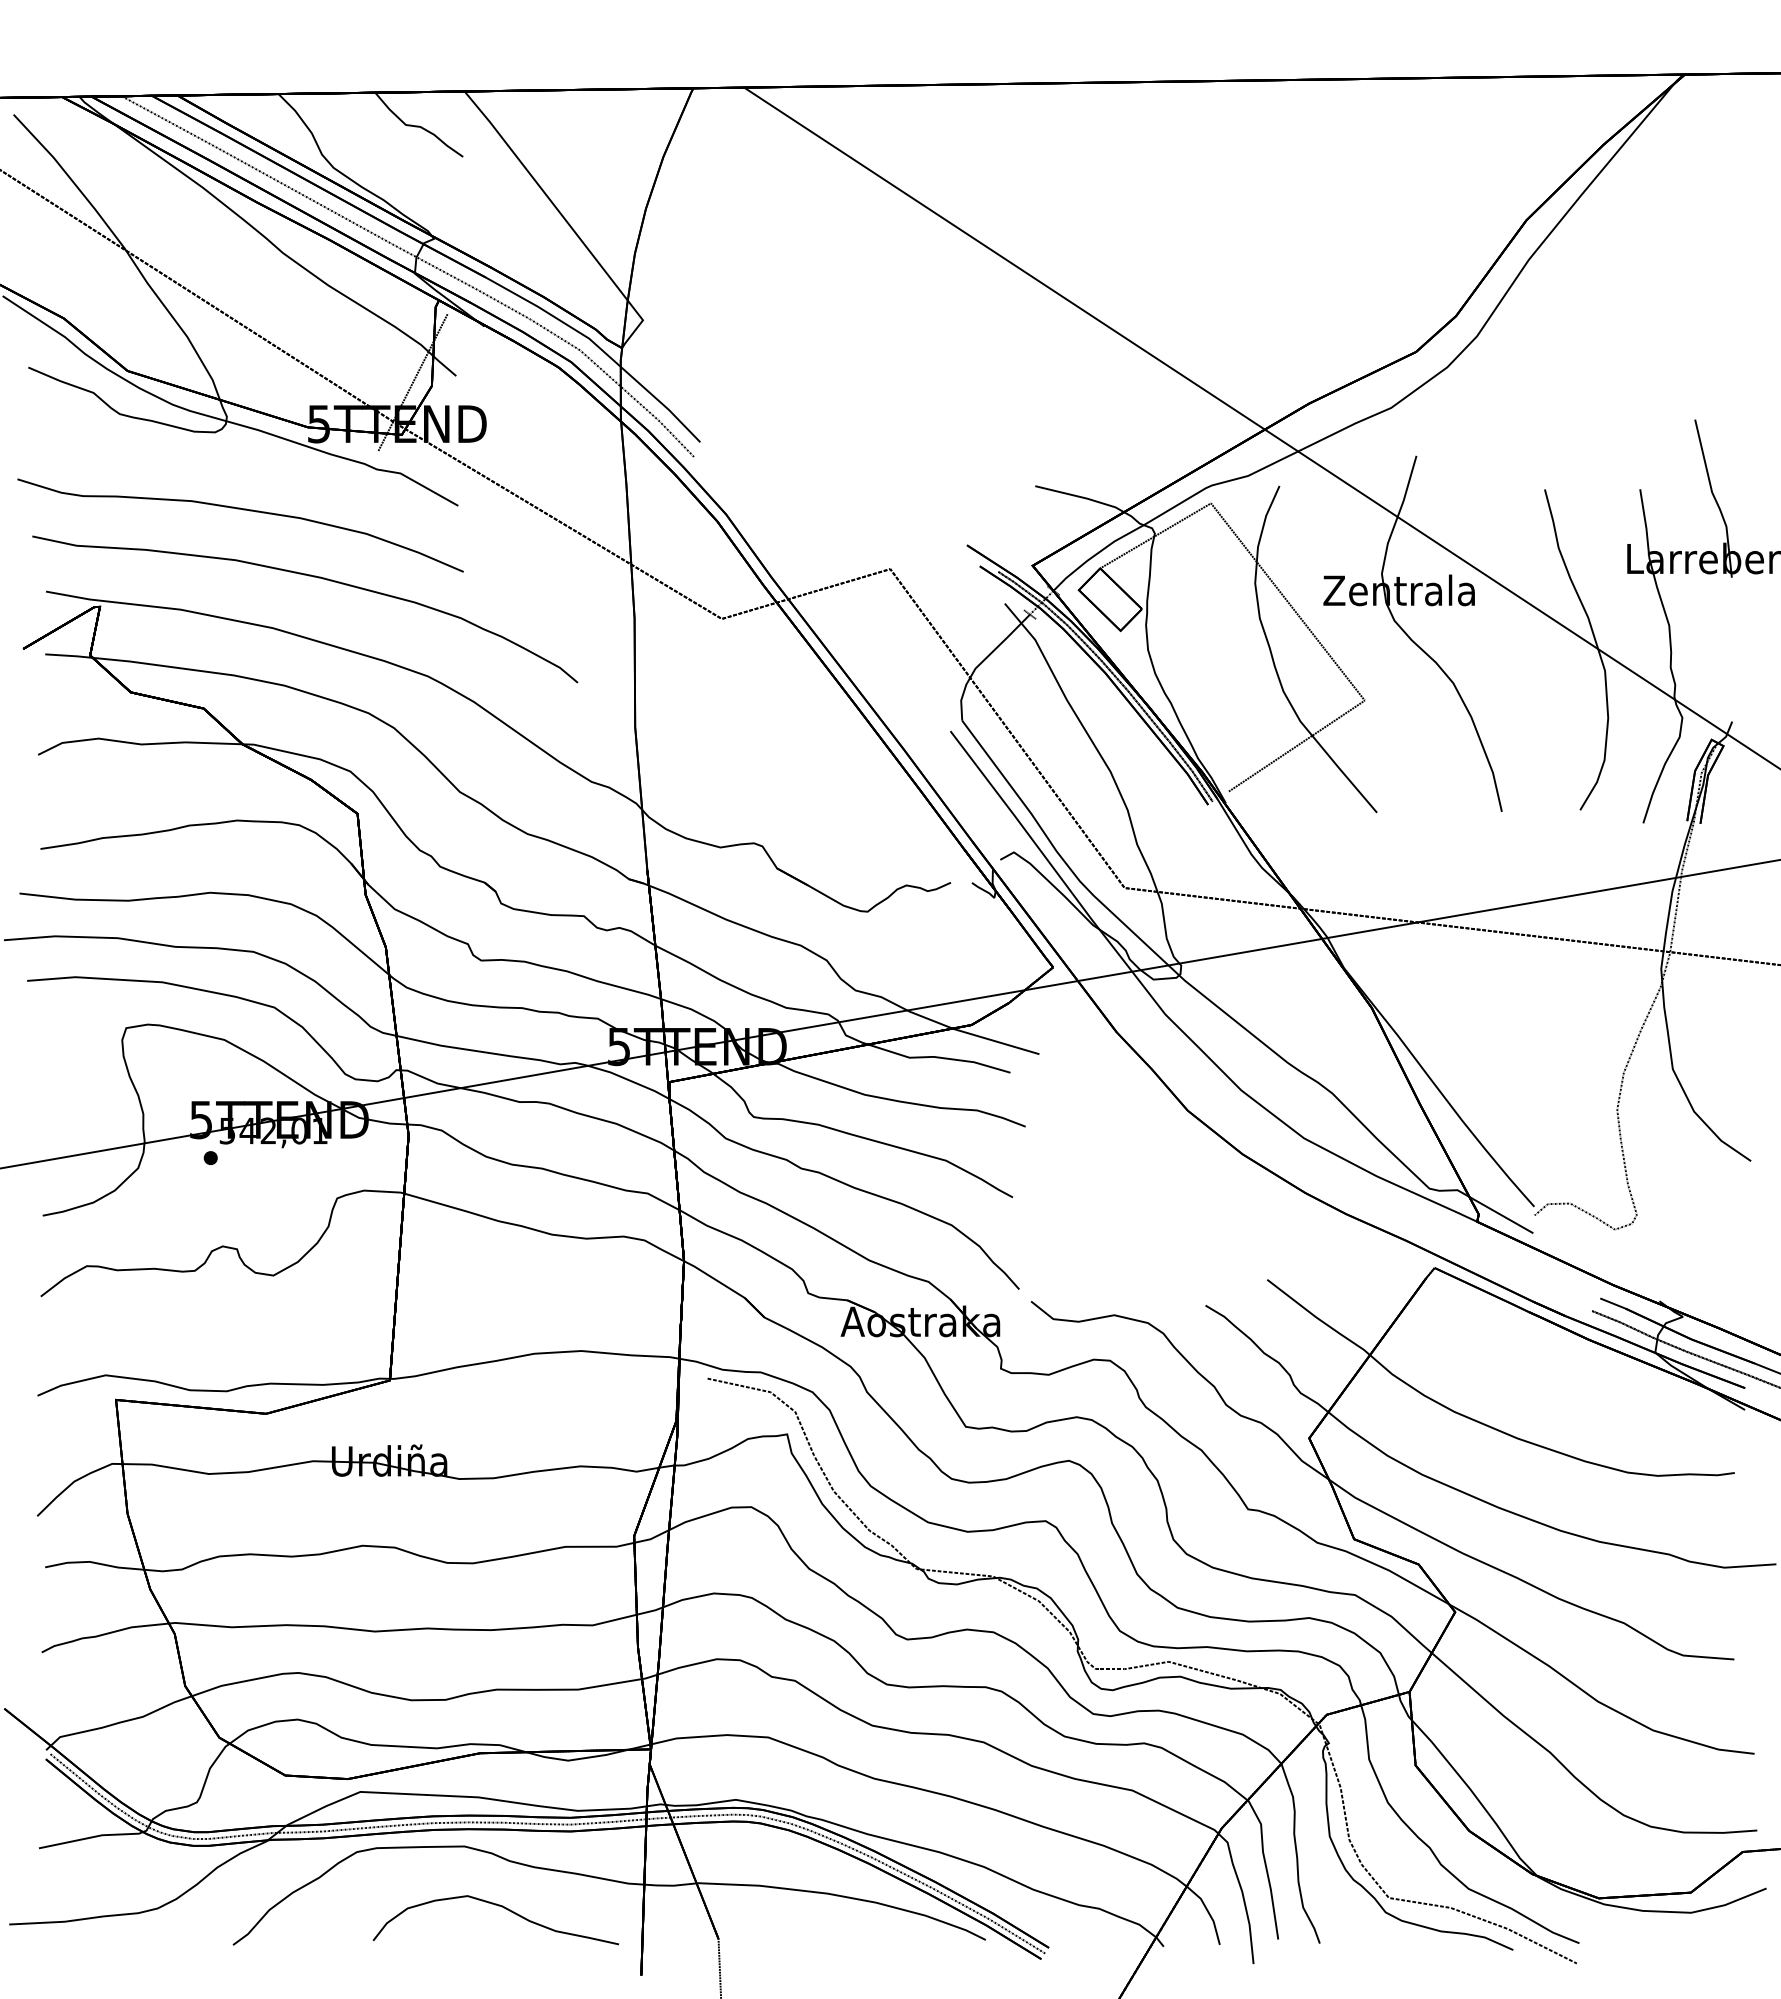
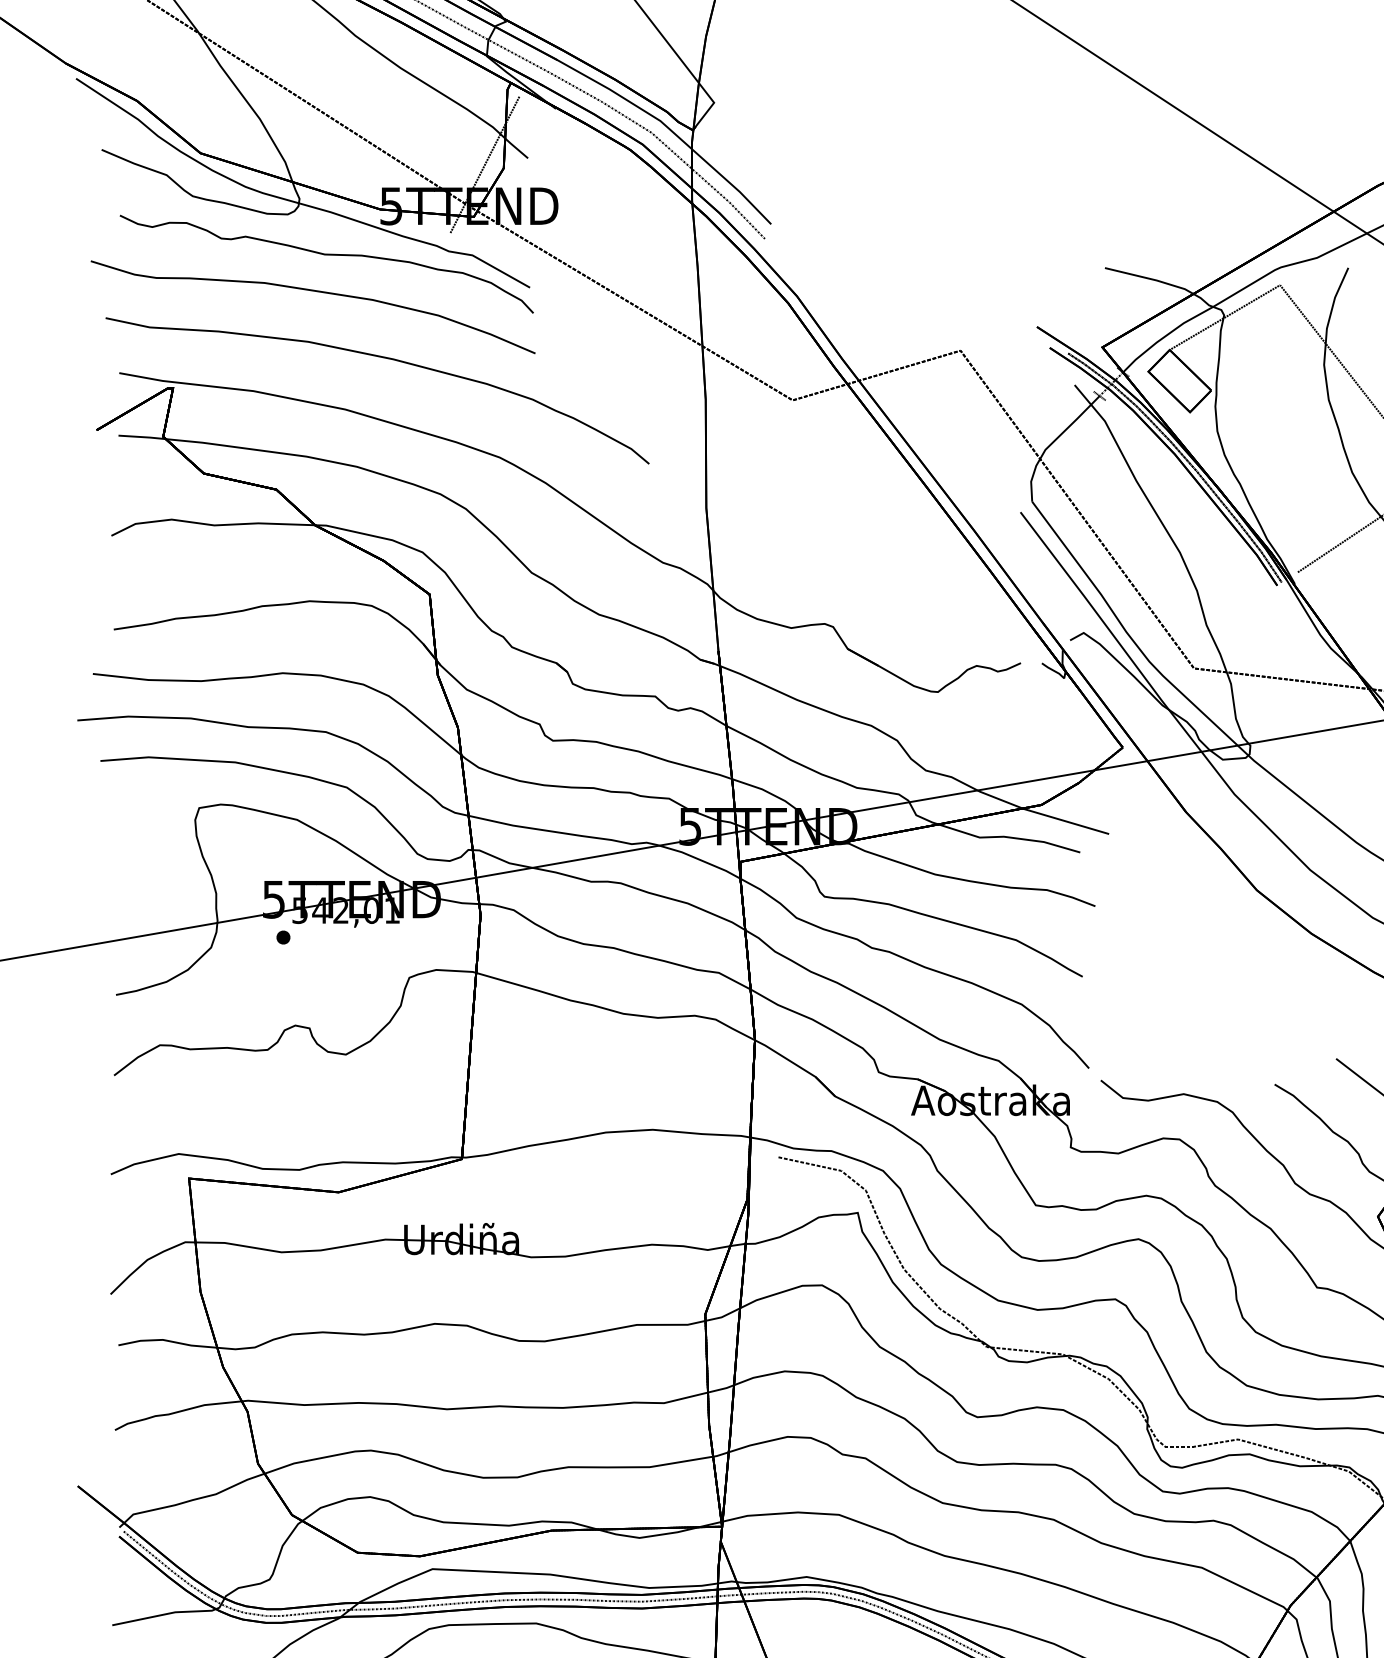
curve: (254, 473) -> (327, 255), added

